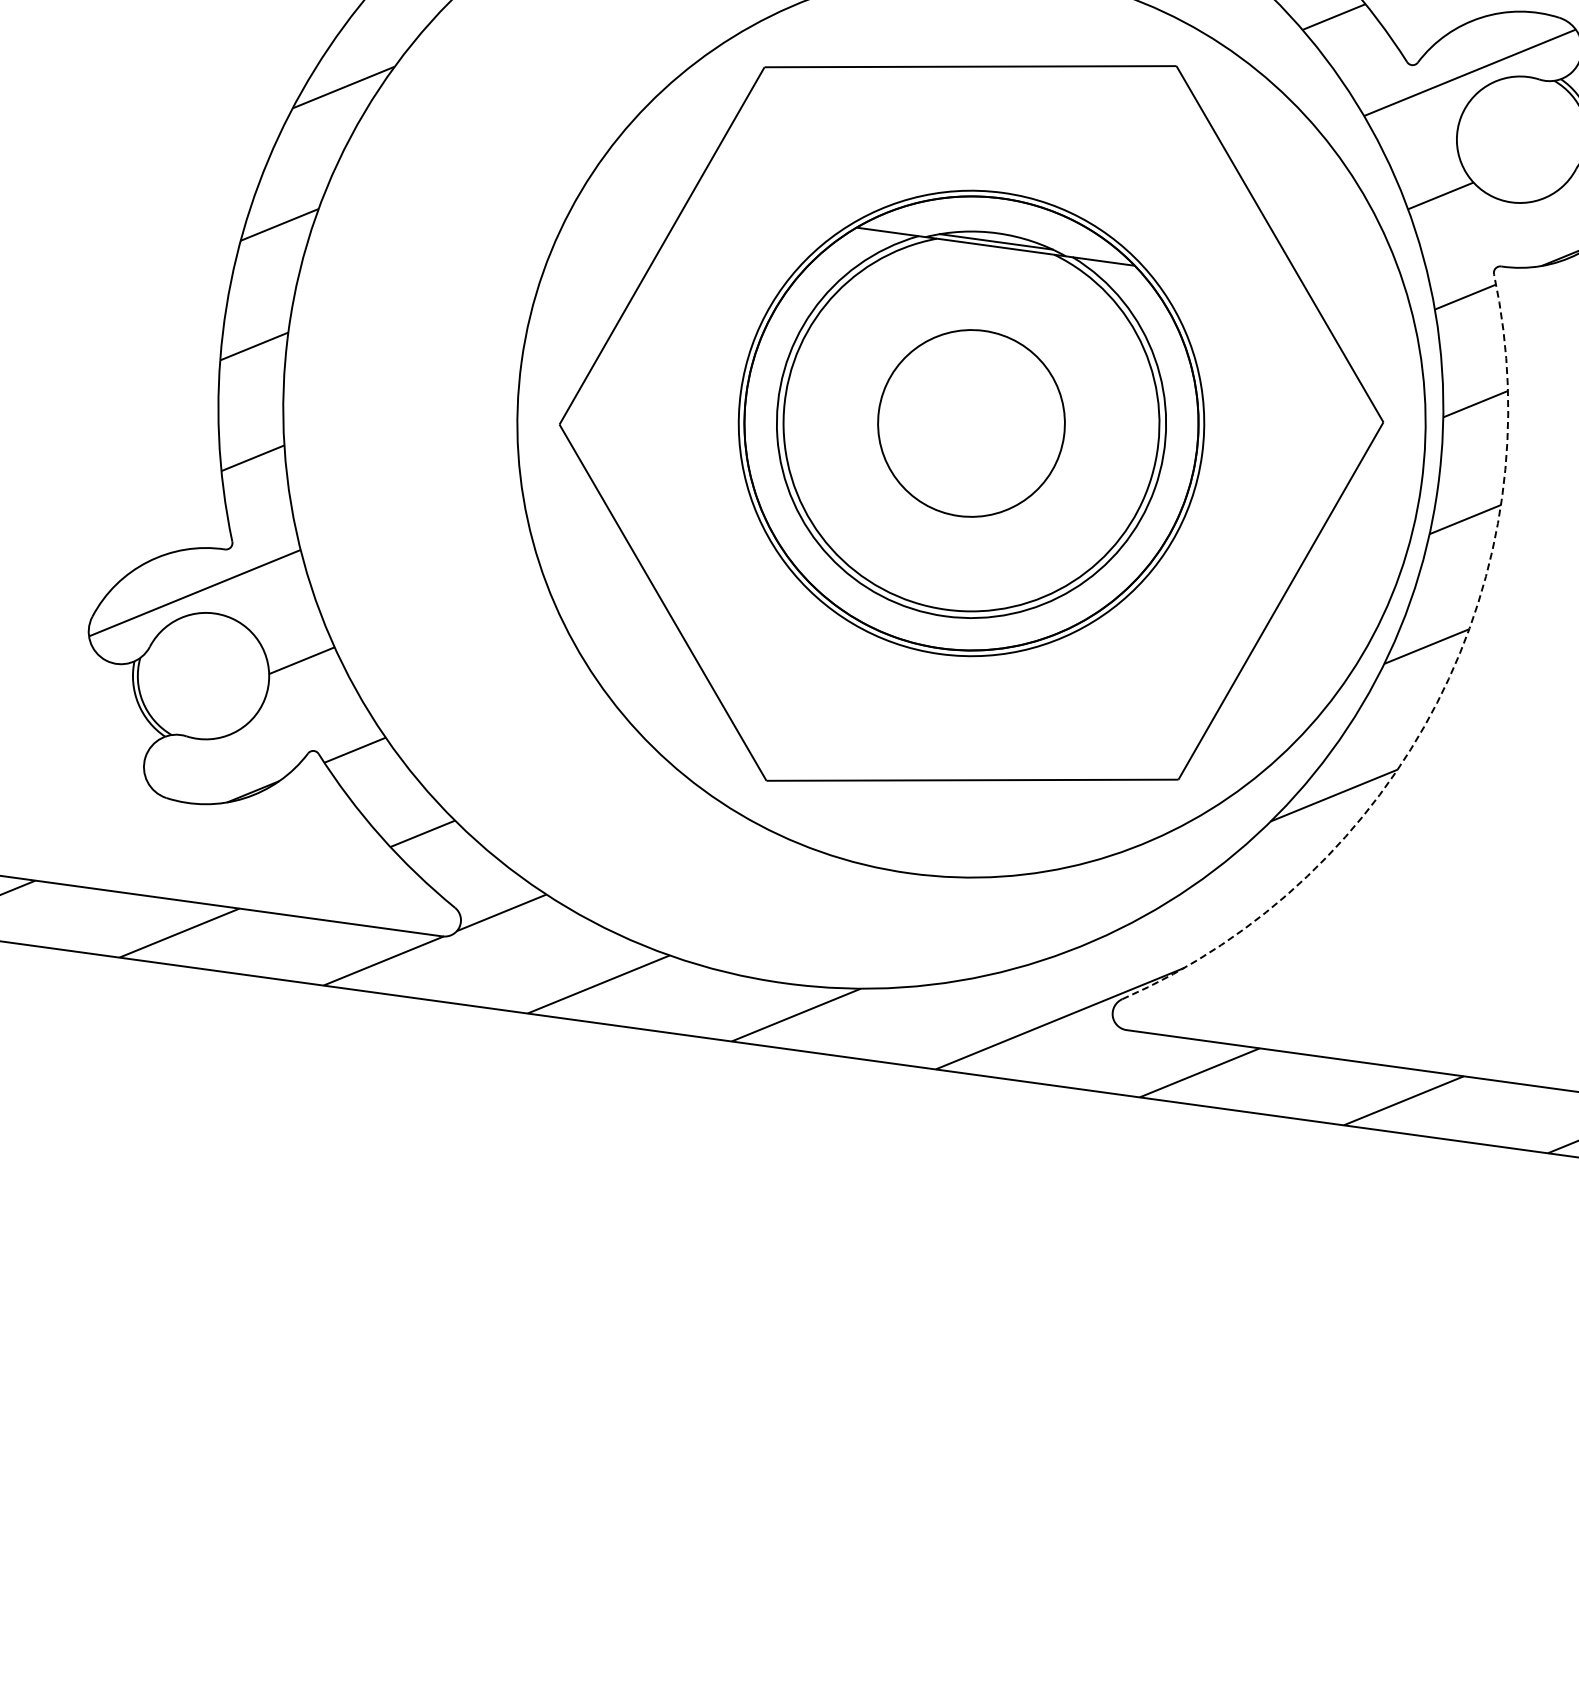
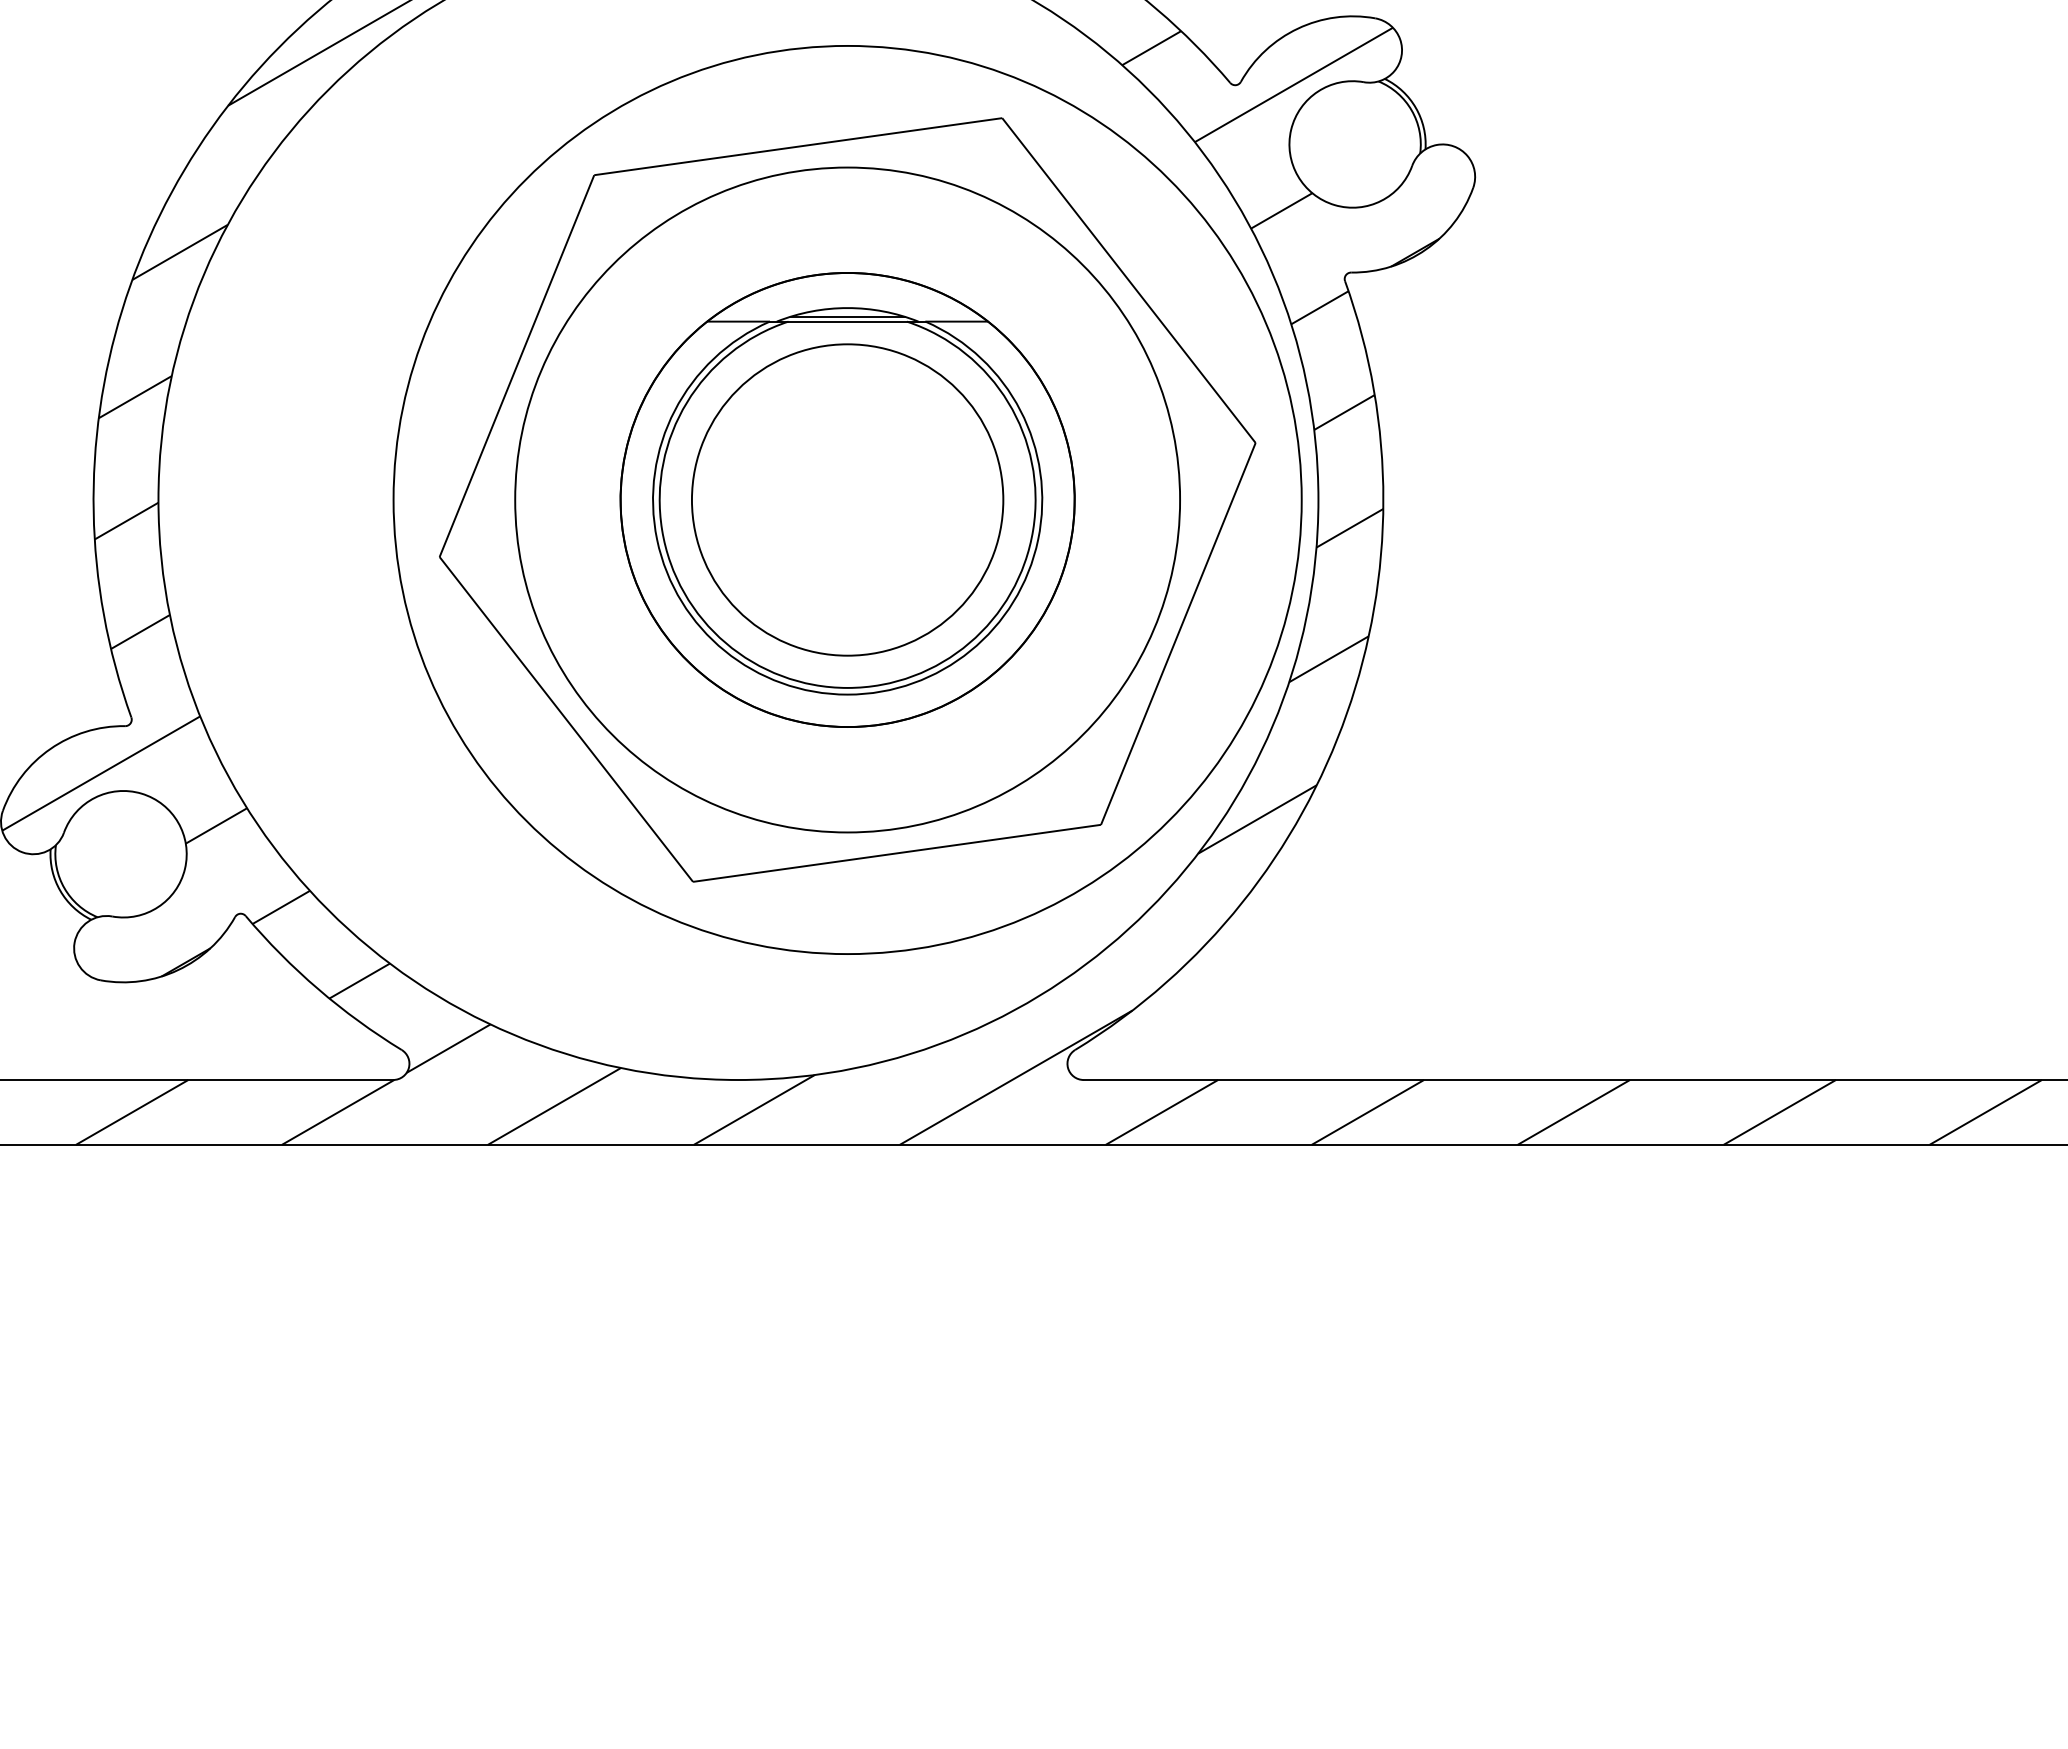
circle: (971, 422) -> (847, 499), size x1.43
circle: (971, 422) -> (847, 499), size x1.67
arc: (1436, 702) -> (1346, 713), dashed -> solid

